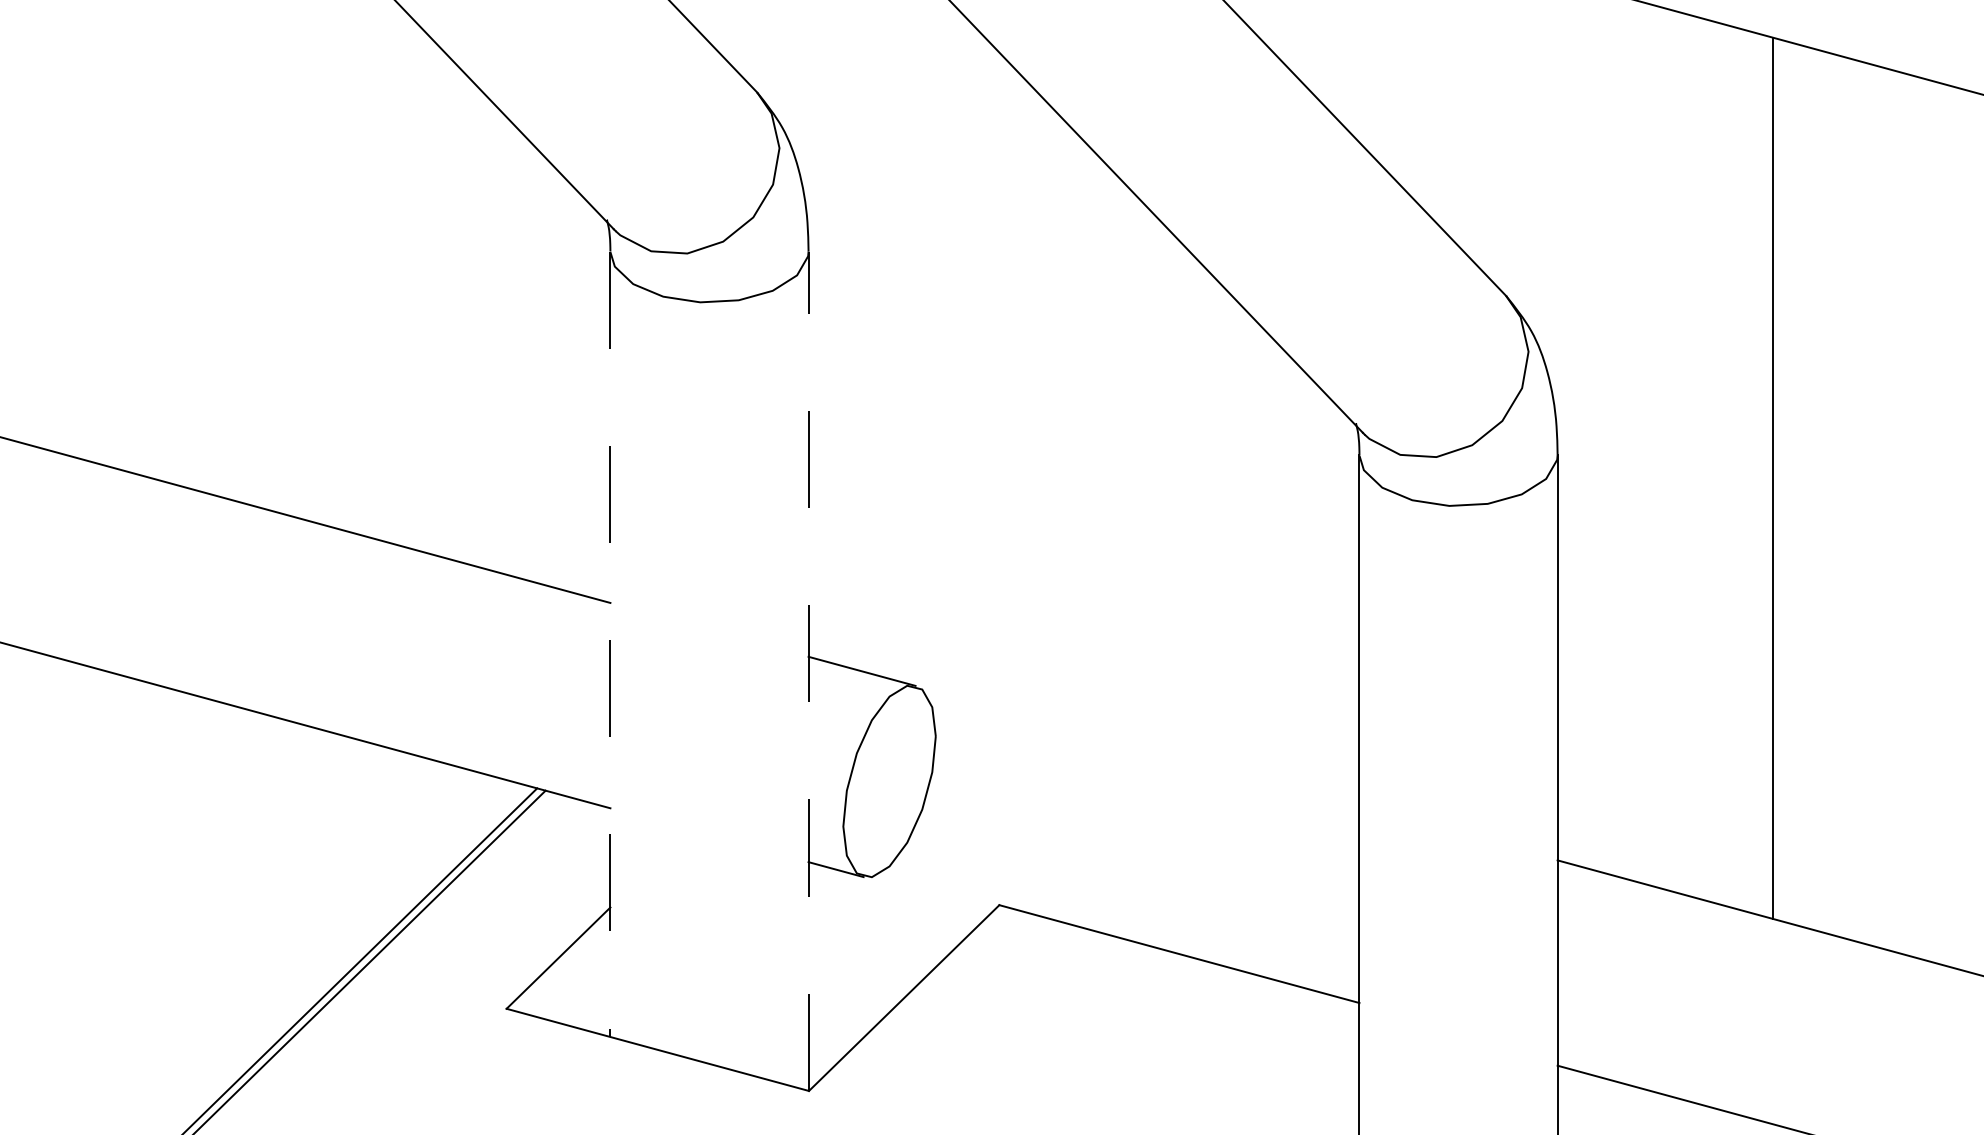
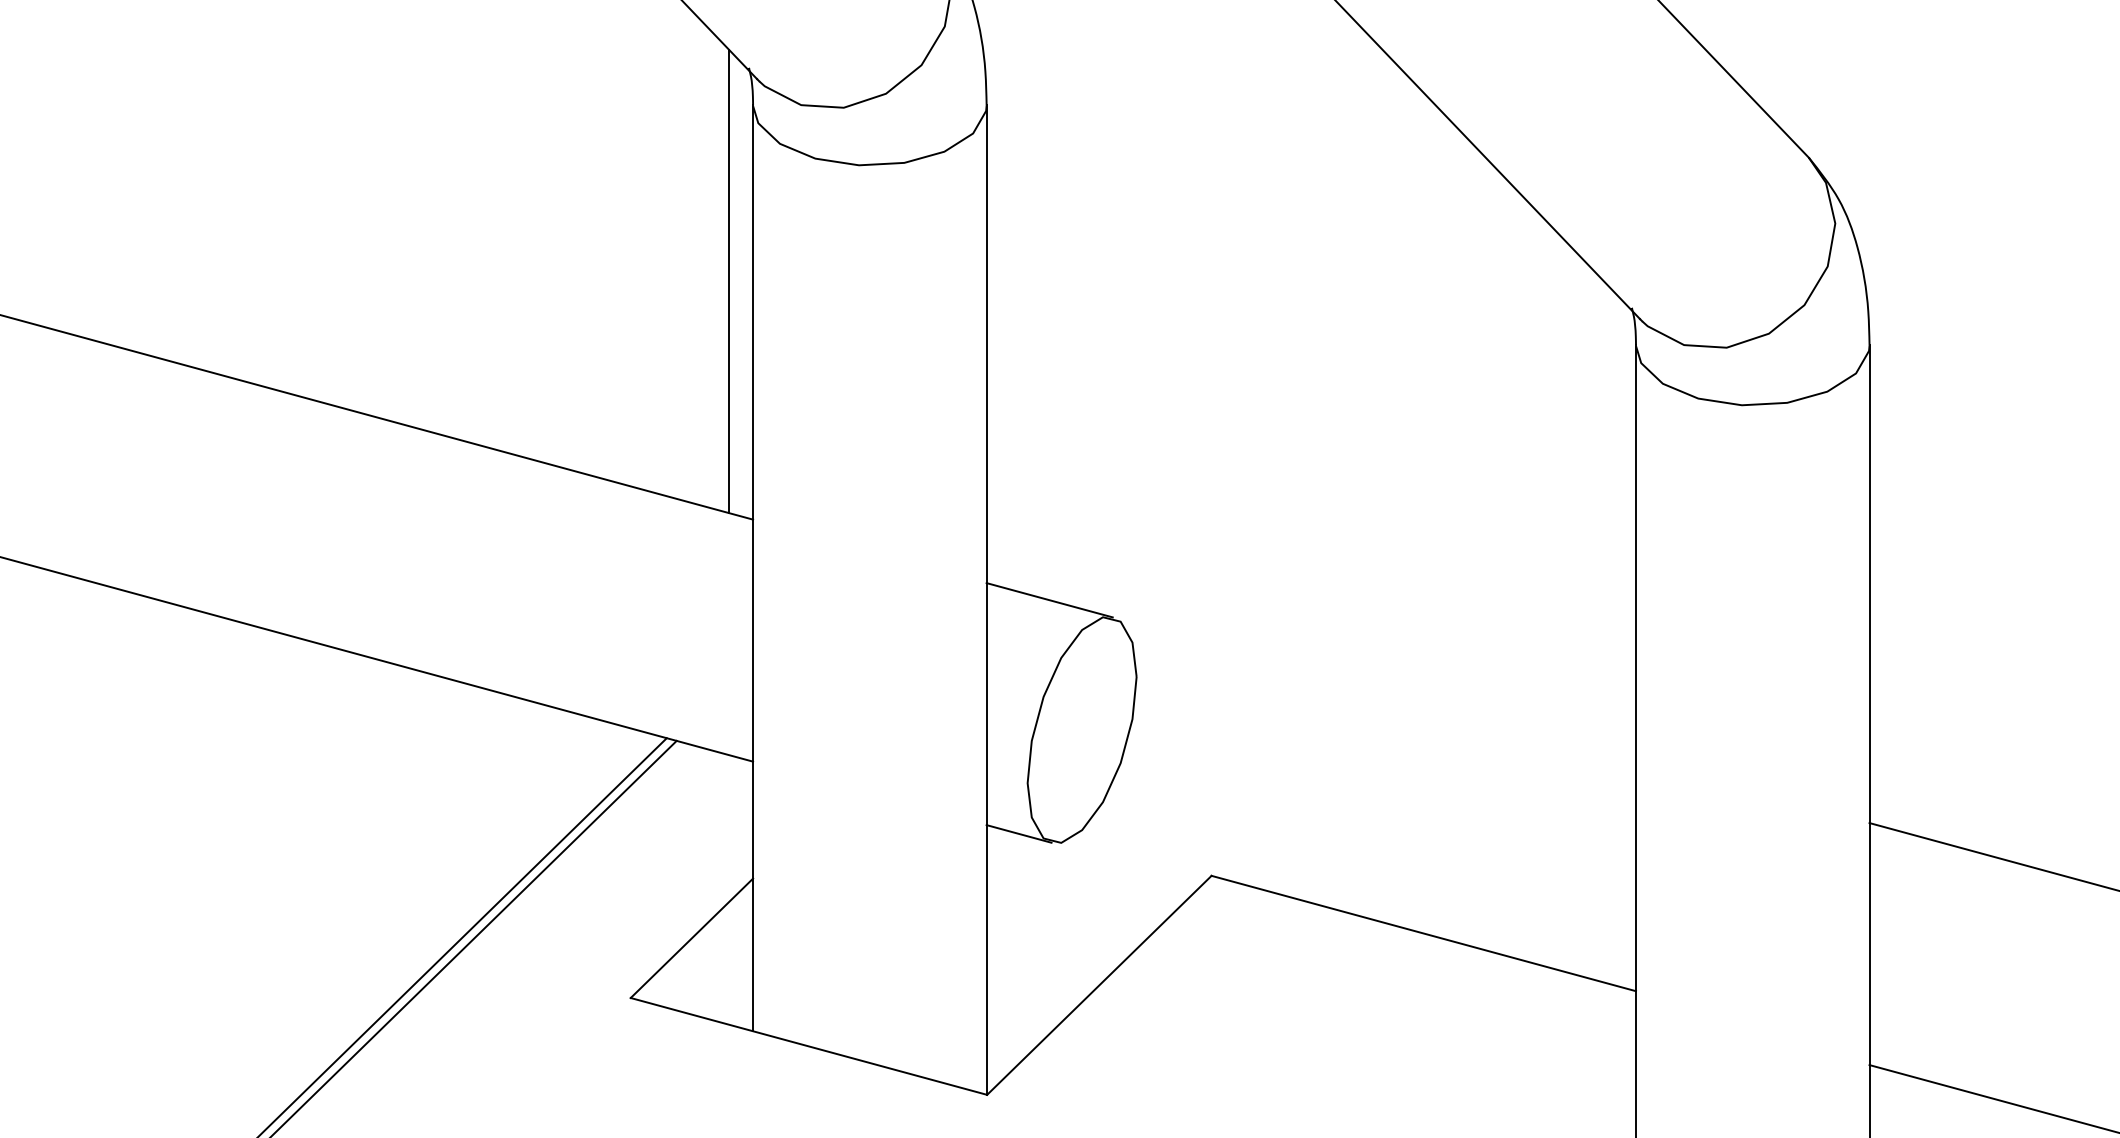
line: (590, 400) -> (729, 280), added
line: (610, 644) -> (753, 568), dashed -> solid
line: (808, 671) -> (986, 600), dashed -> solid

